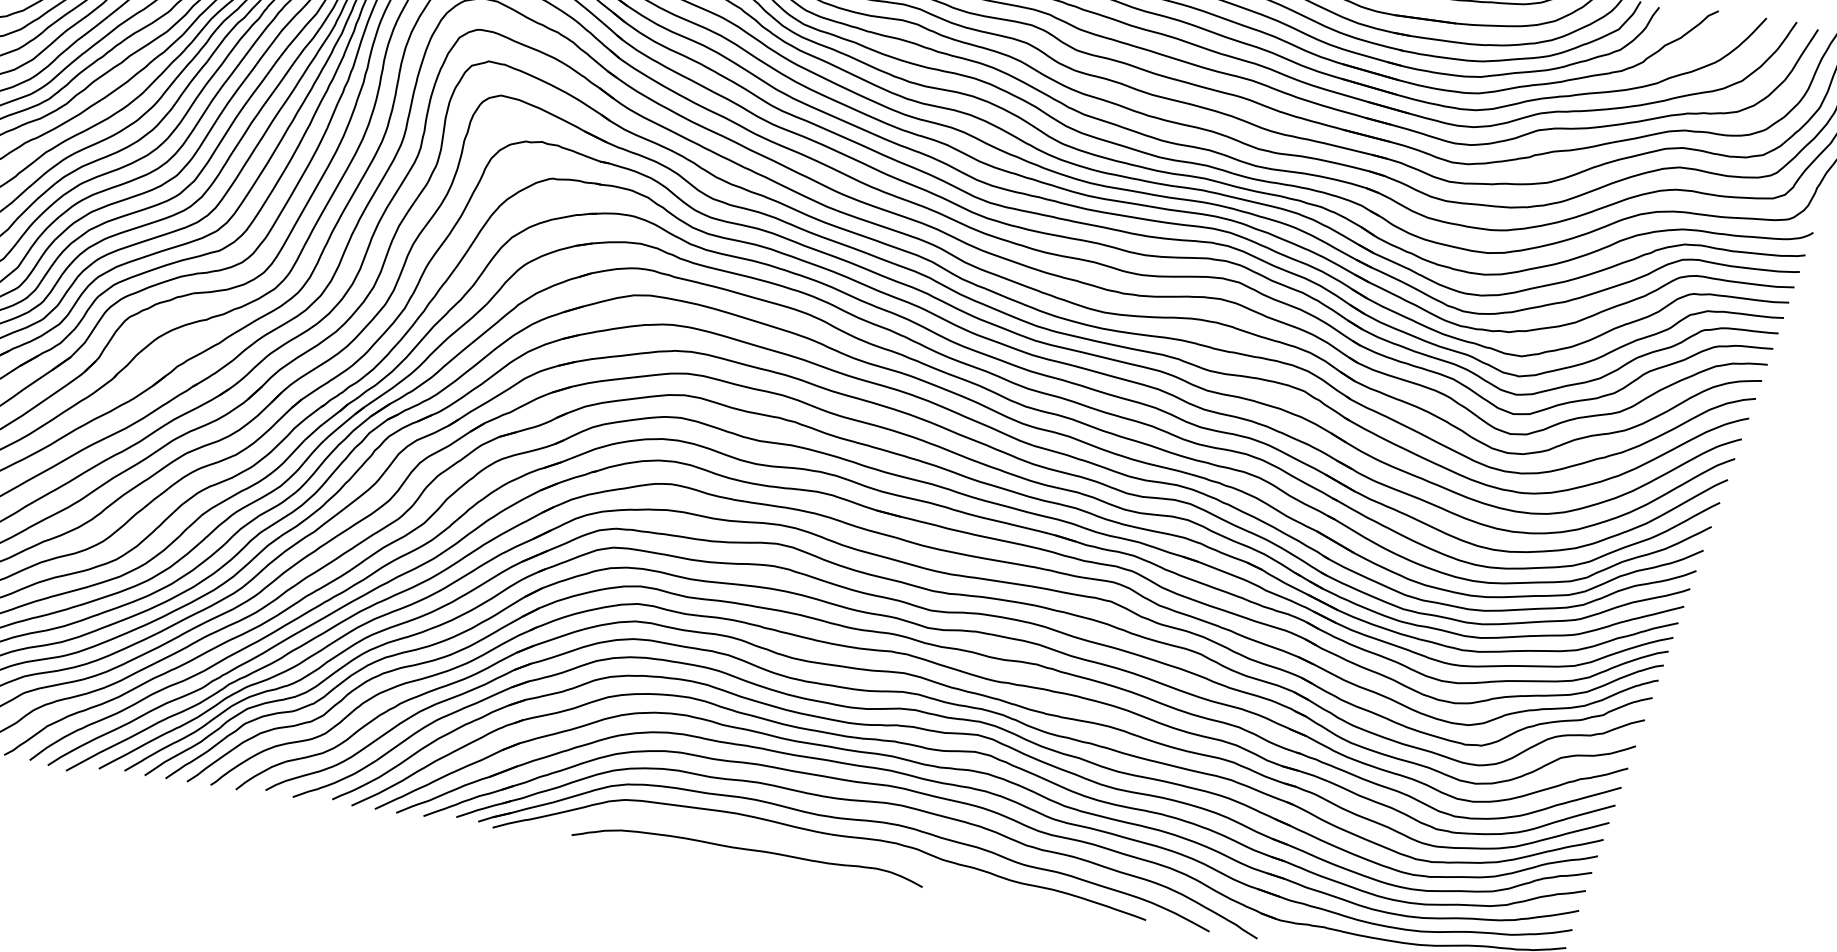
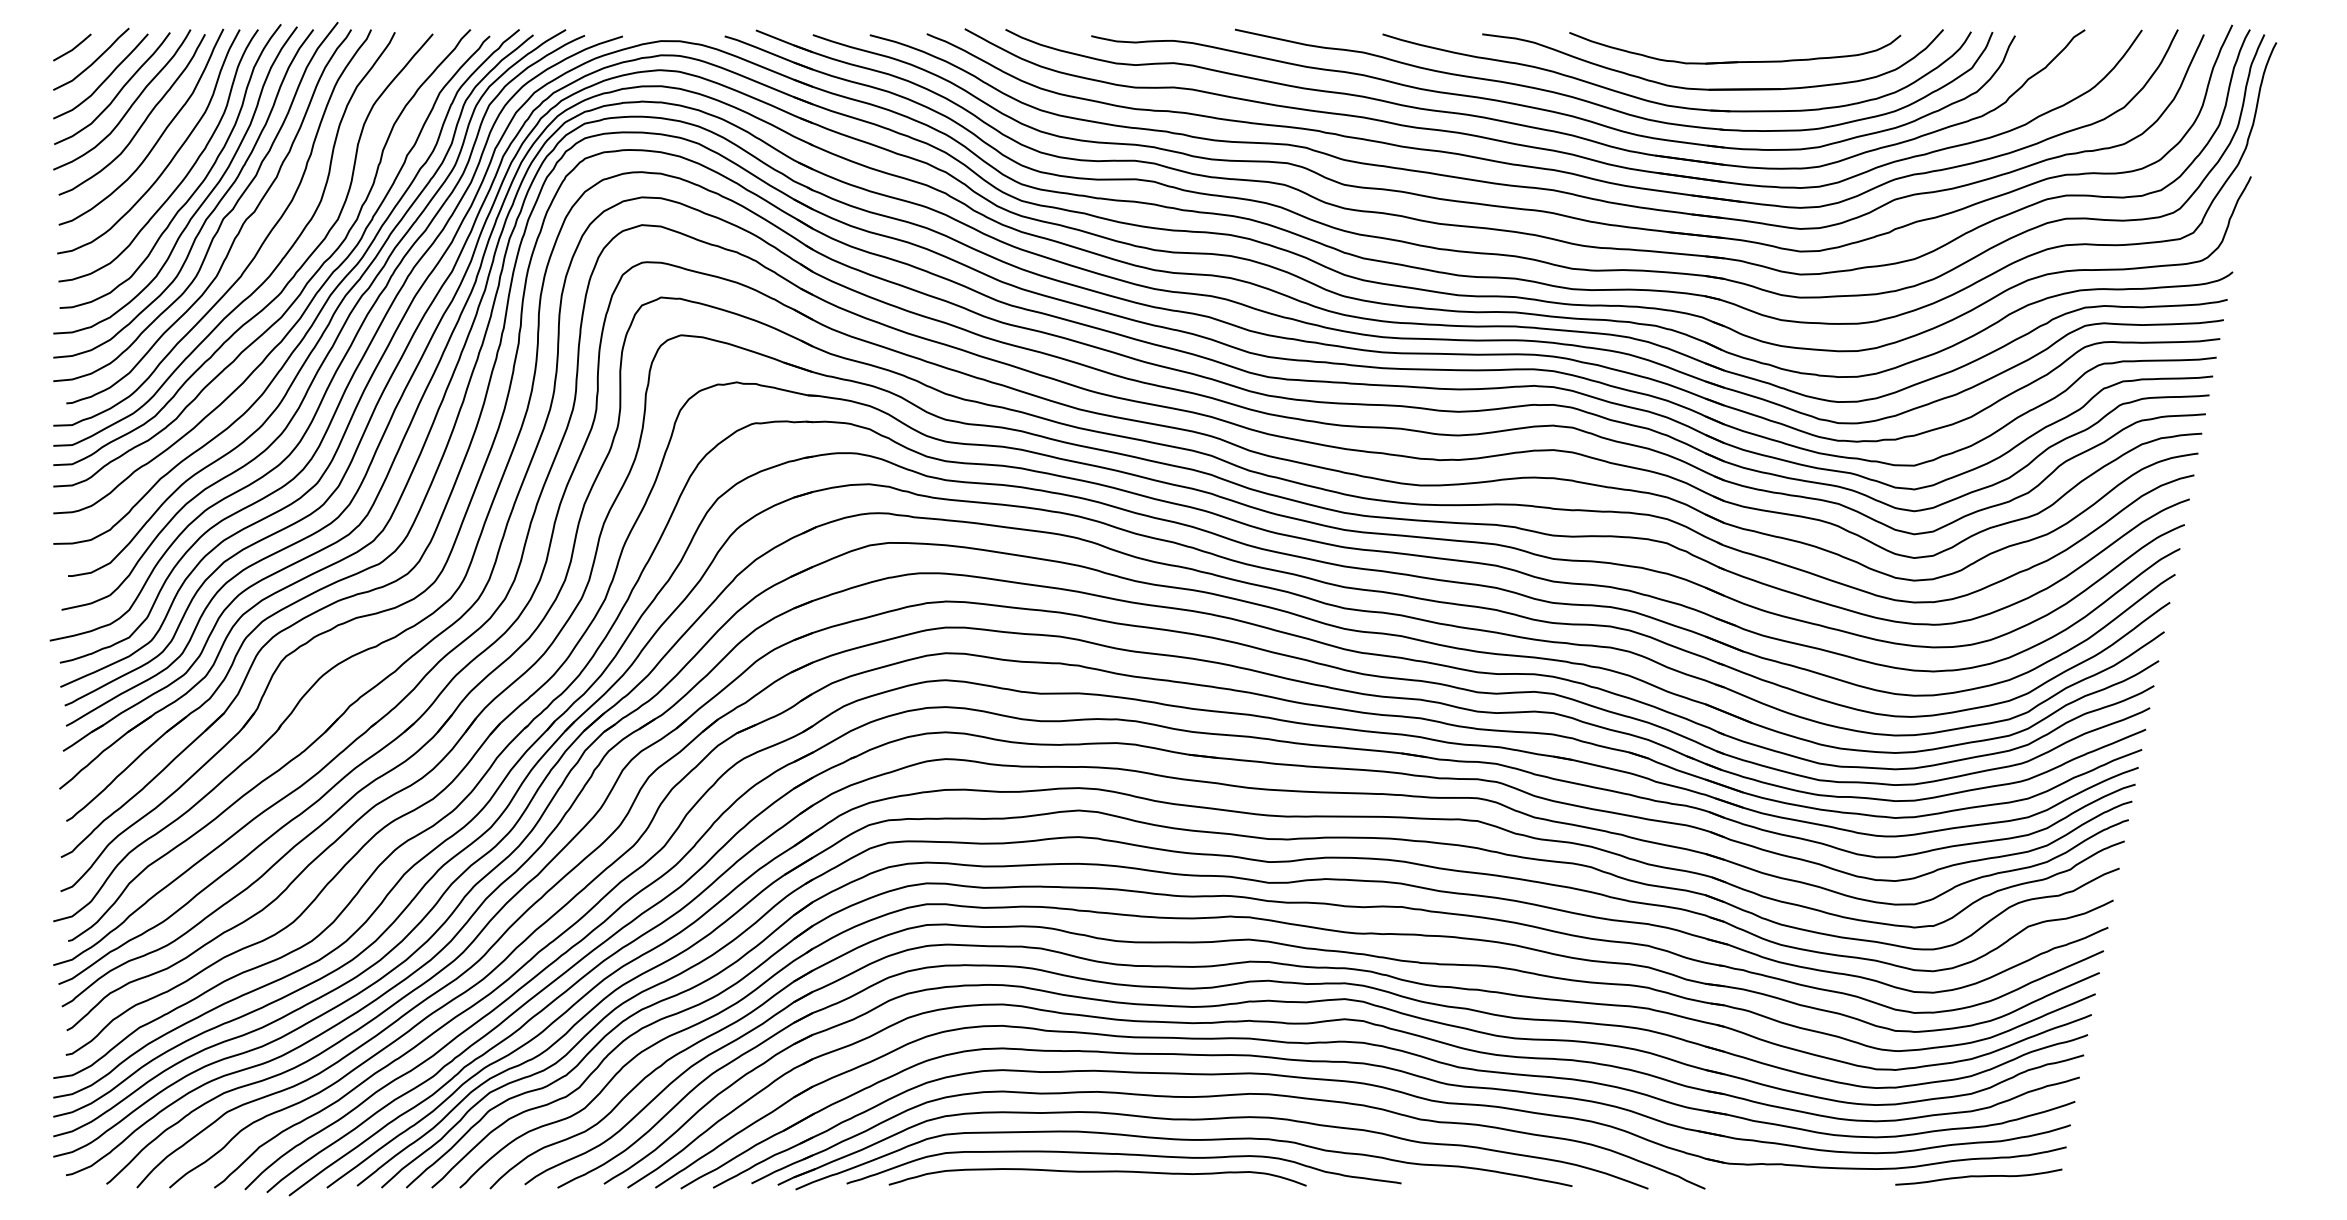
curve: (772, 839) -> (1123, 1155), added

